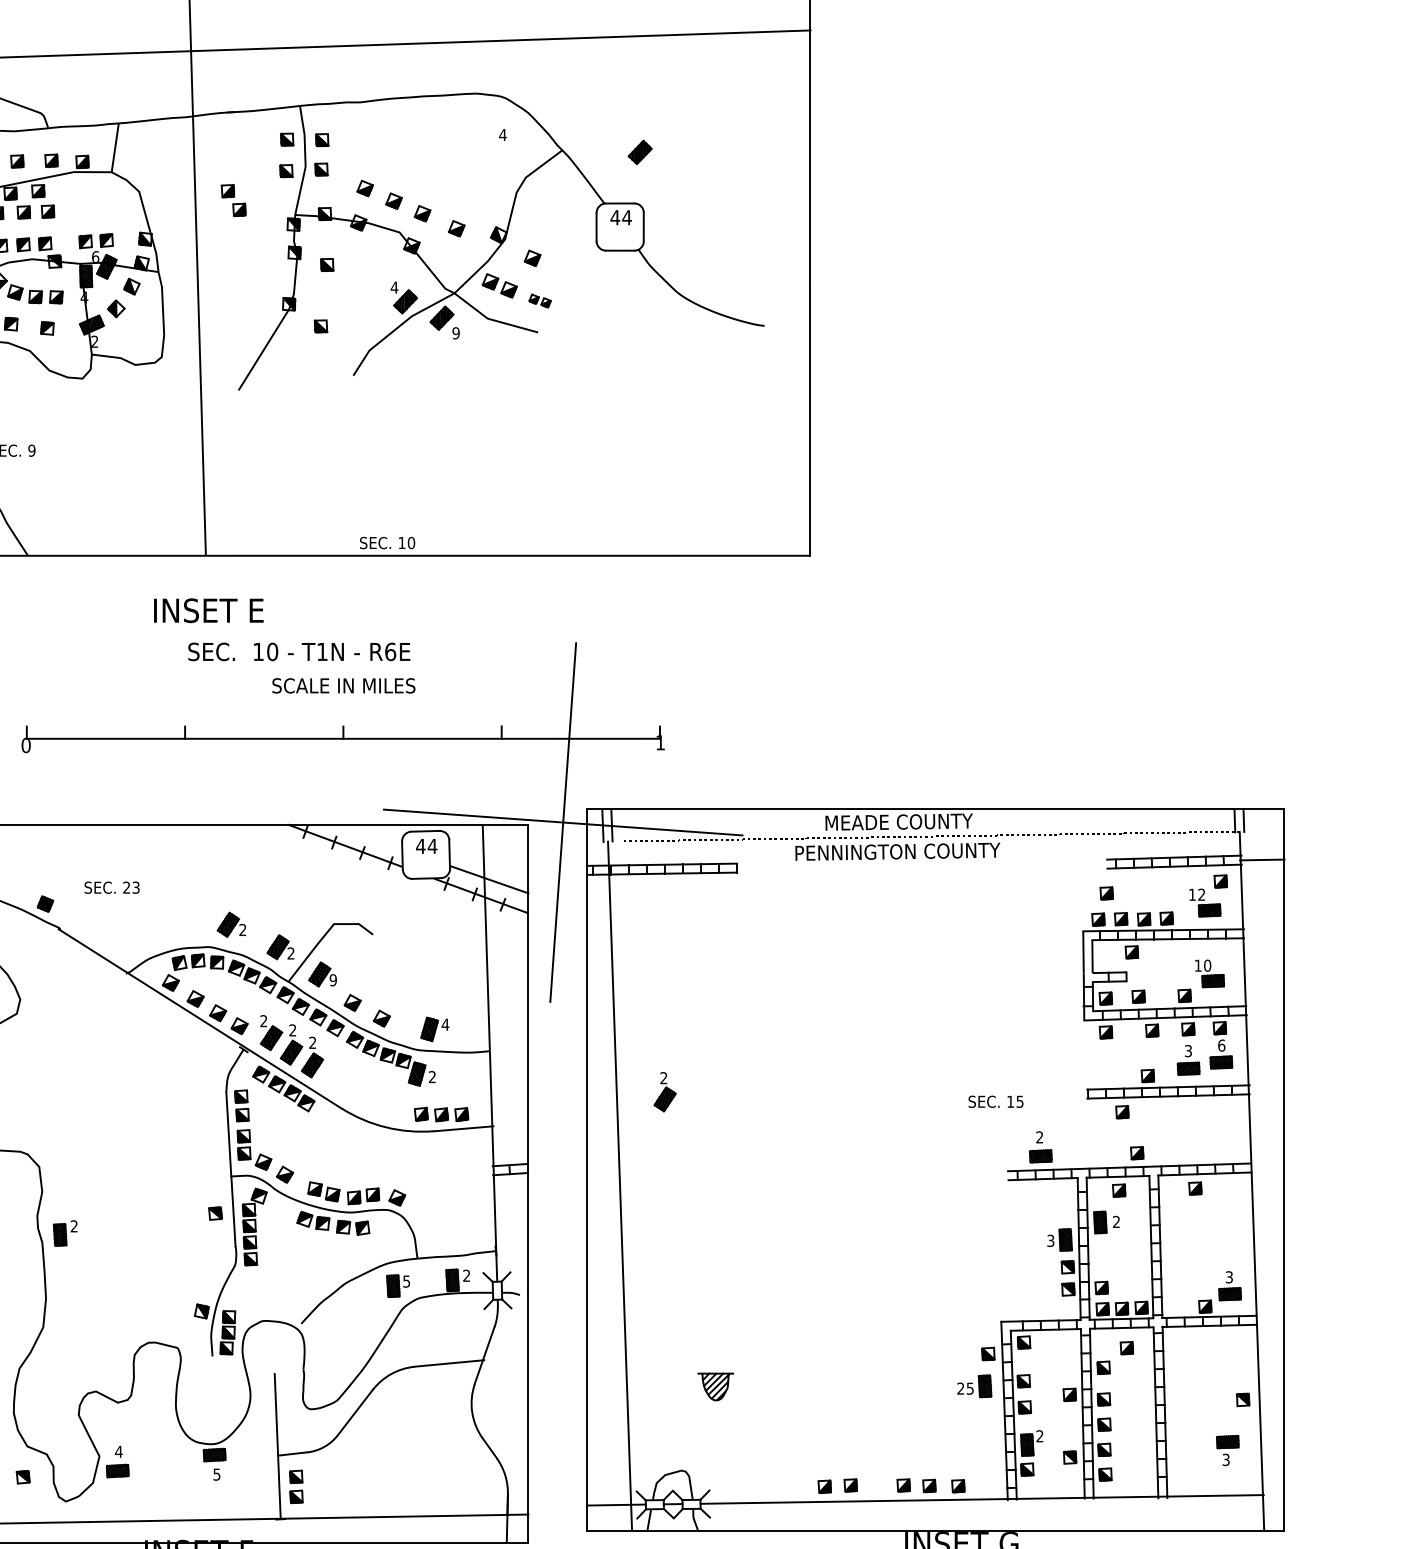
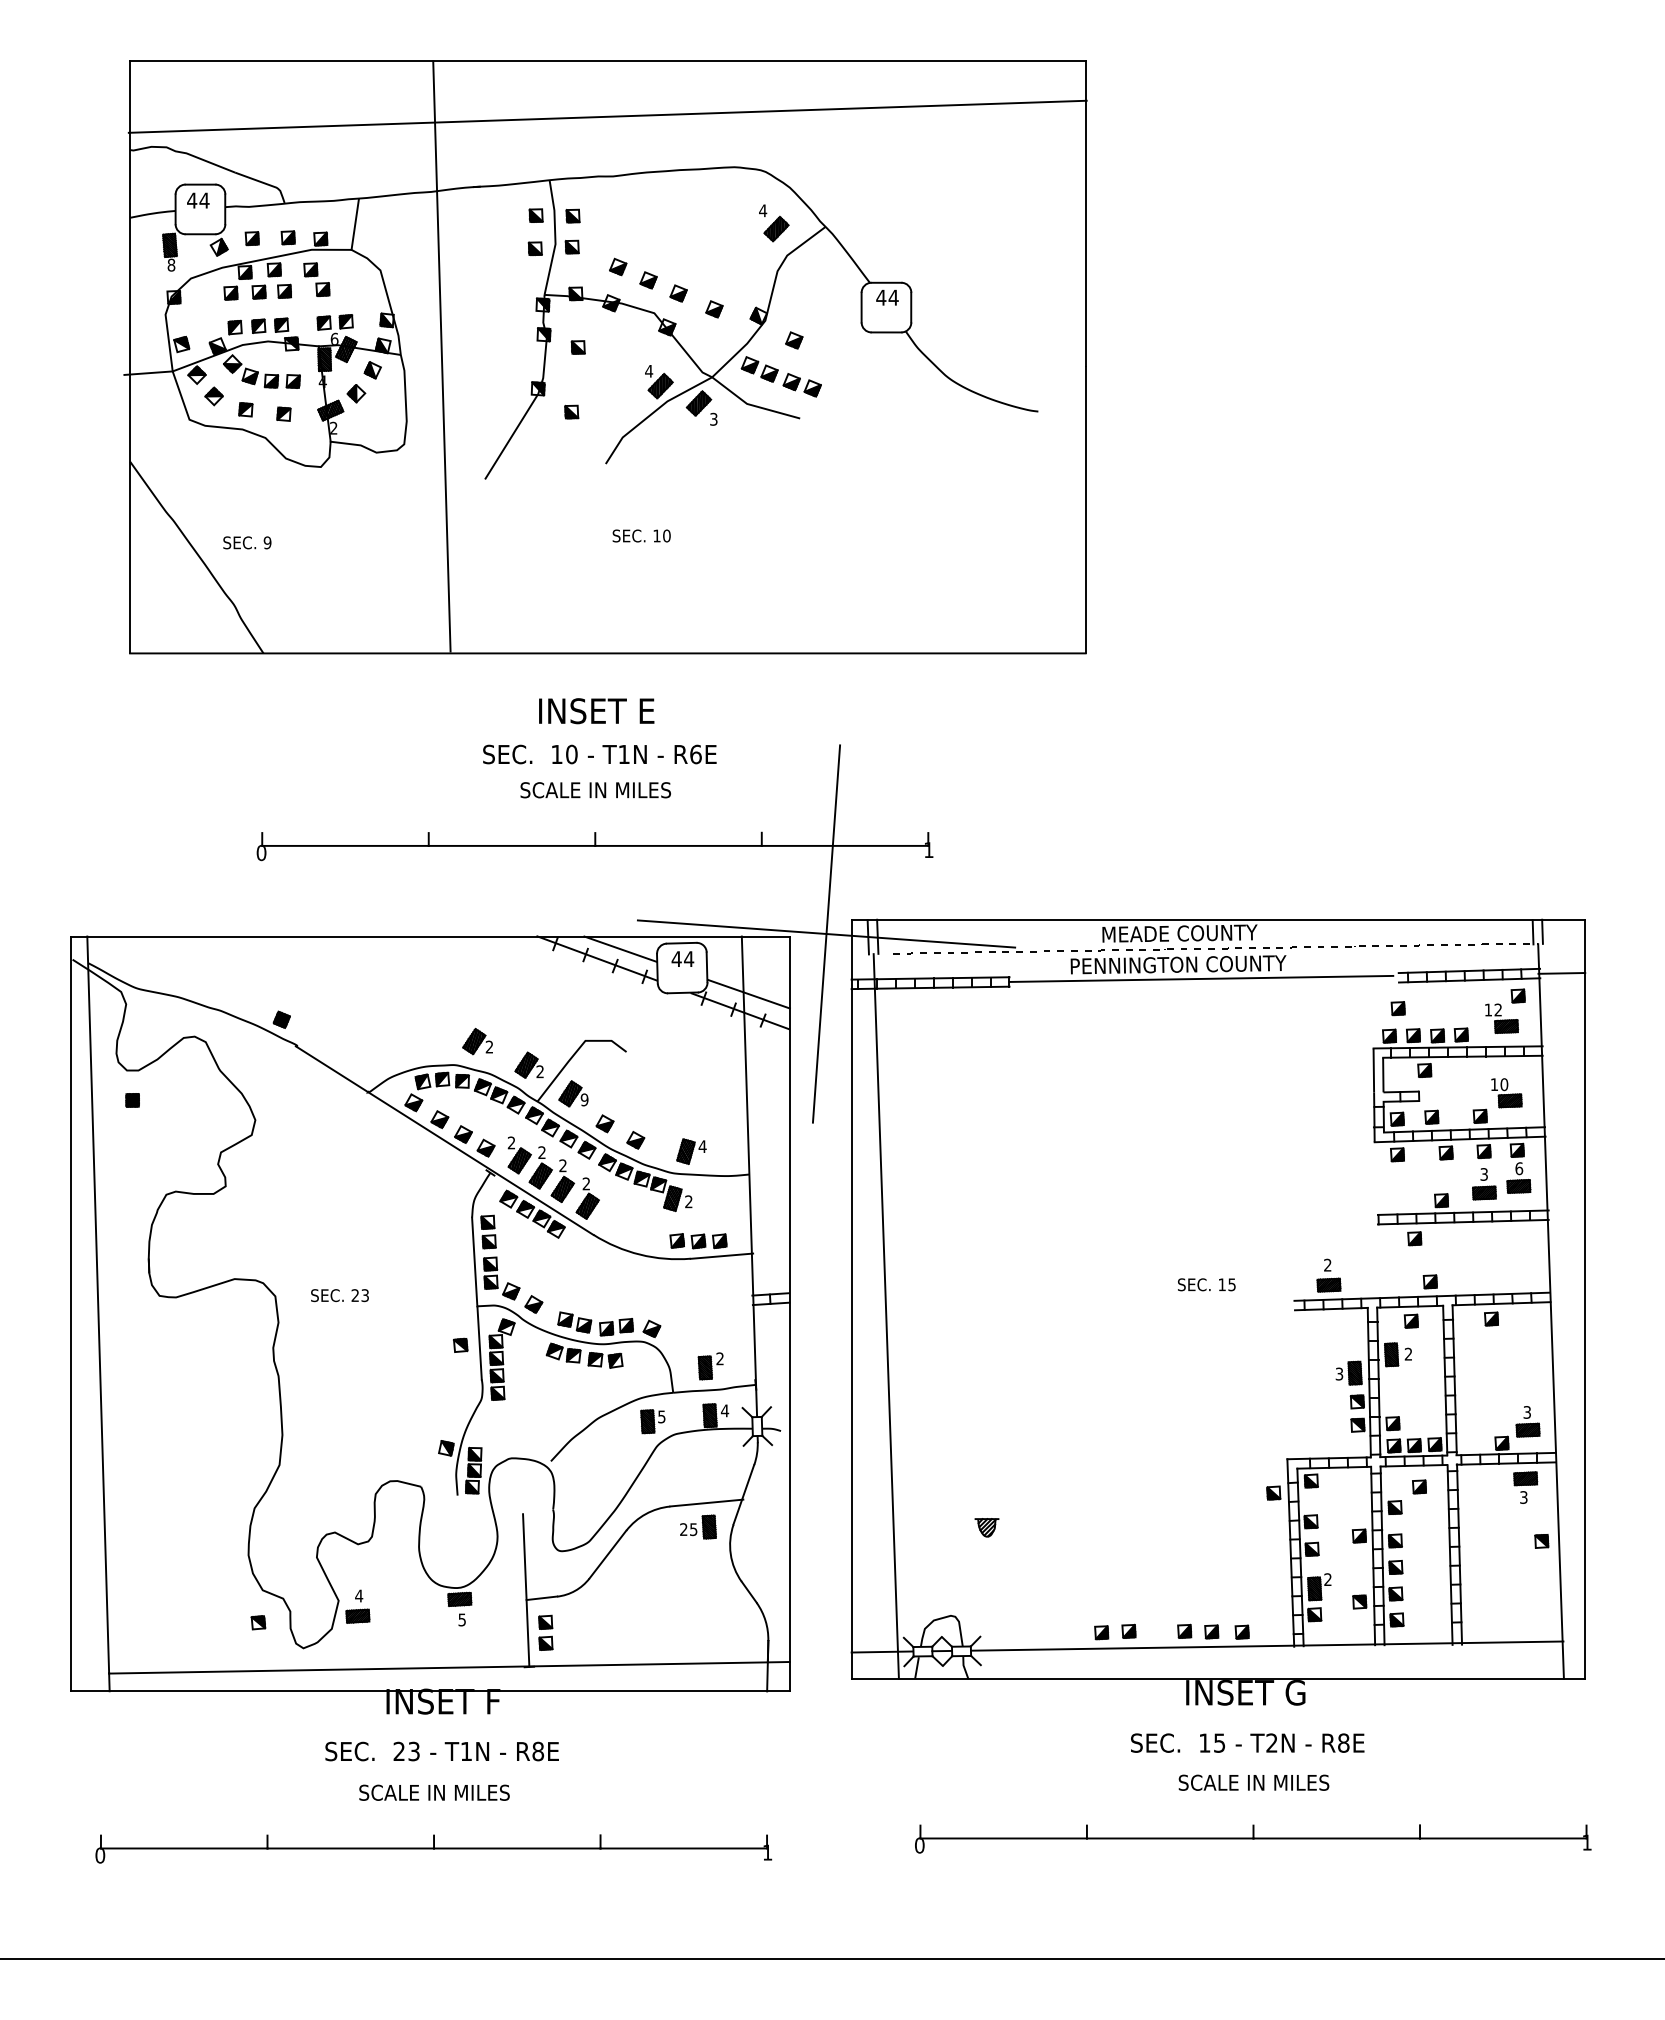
part: (640, 151) -> (776, 228), moved
part: (233, 200) -> (316, 279), moved
part: (539, 301) -> (801, 385), size x1.67
text: (455, 333) -> (713, 419), 9 -> 3
text: (387, 542) -> (641, 535), moved
text: (208, 611) -> (596, 711), moved
text: (298, 651) -> (599, 754), moved
line: (367, 836) -> (620, 948), added
line: (919, 864) -> (1201, 978), added
text: (111, 887) -> (339, 1295), moved
part: (664, 1092) -> (587, 1198), moved
text: (995, 1101) -> (1206, 1284), moved
part: (65, 1233) -> (710, 1366), moved
text: (466, 1275) -> (724, 1410), 2 -> 4
part: (974, 1385) -> (698, 1526), moved
part: (715, 1386) -> (986, 1527), size x0.62
part: (1227, 1450) -> (1525, 1487), moved

